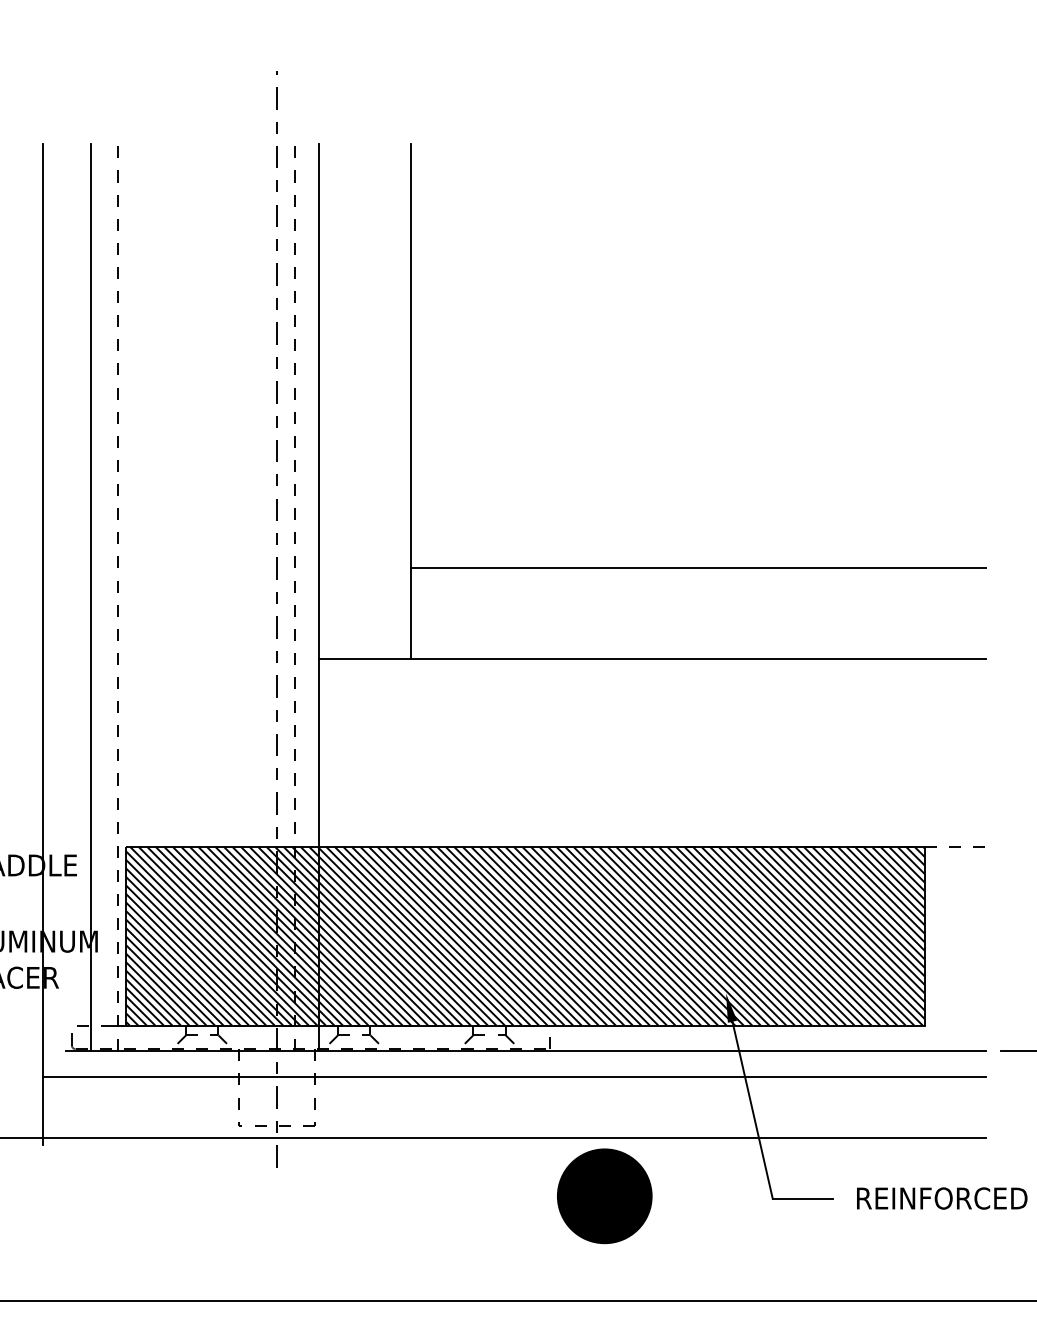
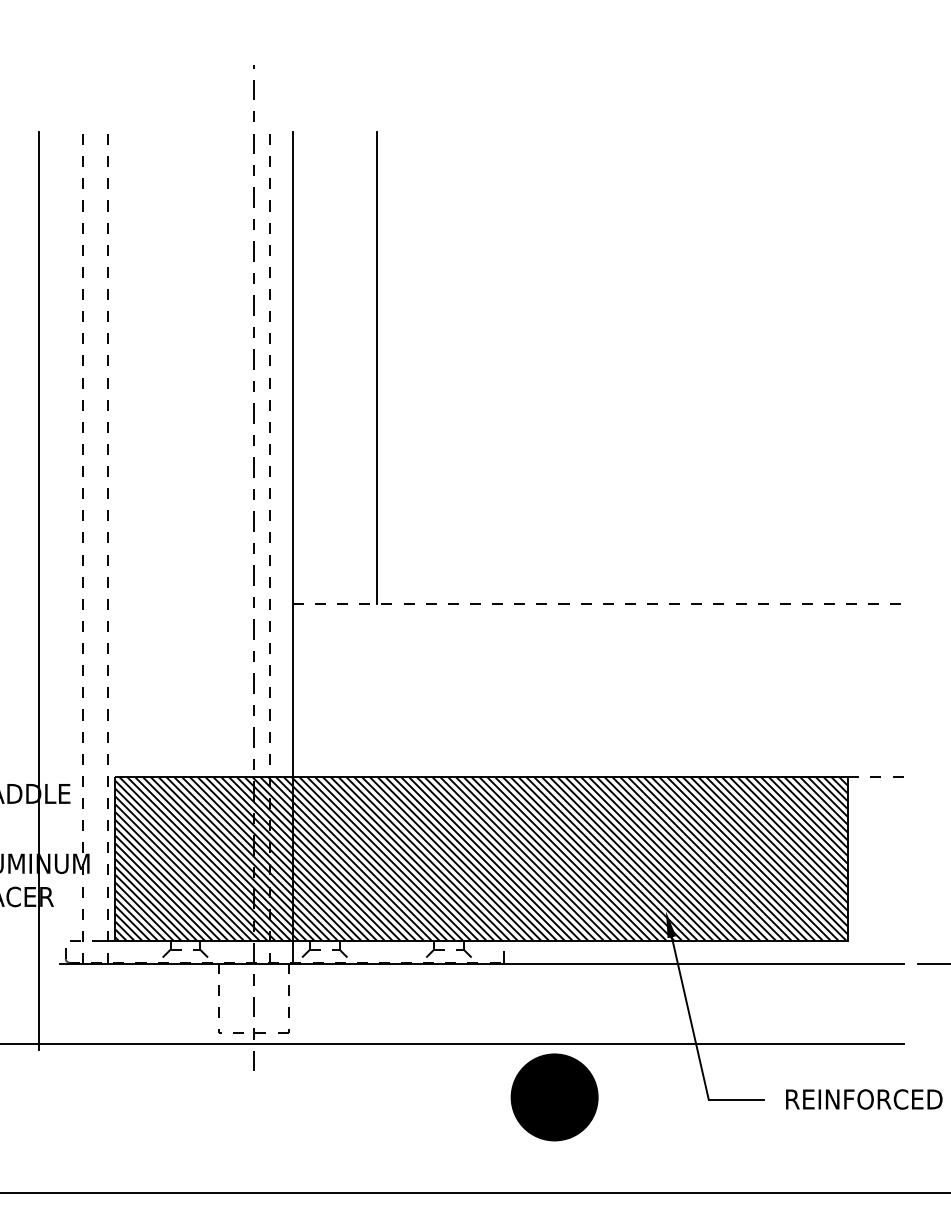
line: (698, 568) -> (640, 521), removed
line: (90, 596) -> (82, 547), solid -> dashed
line: (652, 659) -> (598, 604), solid -> dashed
line: (514, 1077) -> (471, 988), removed

